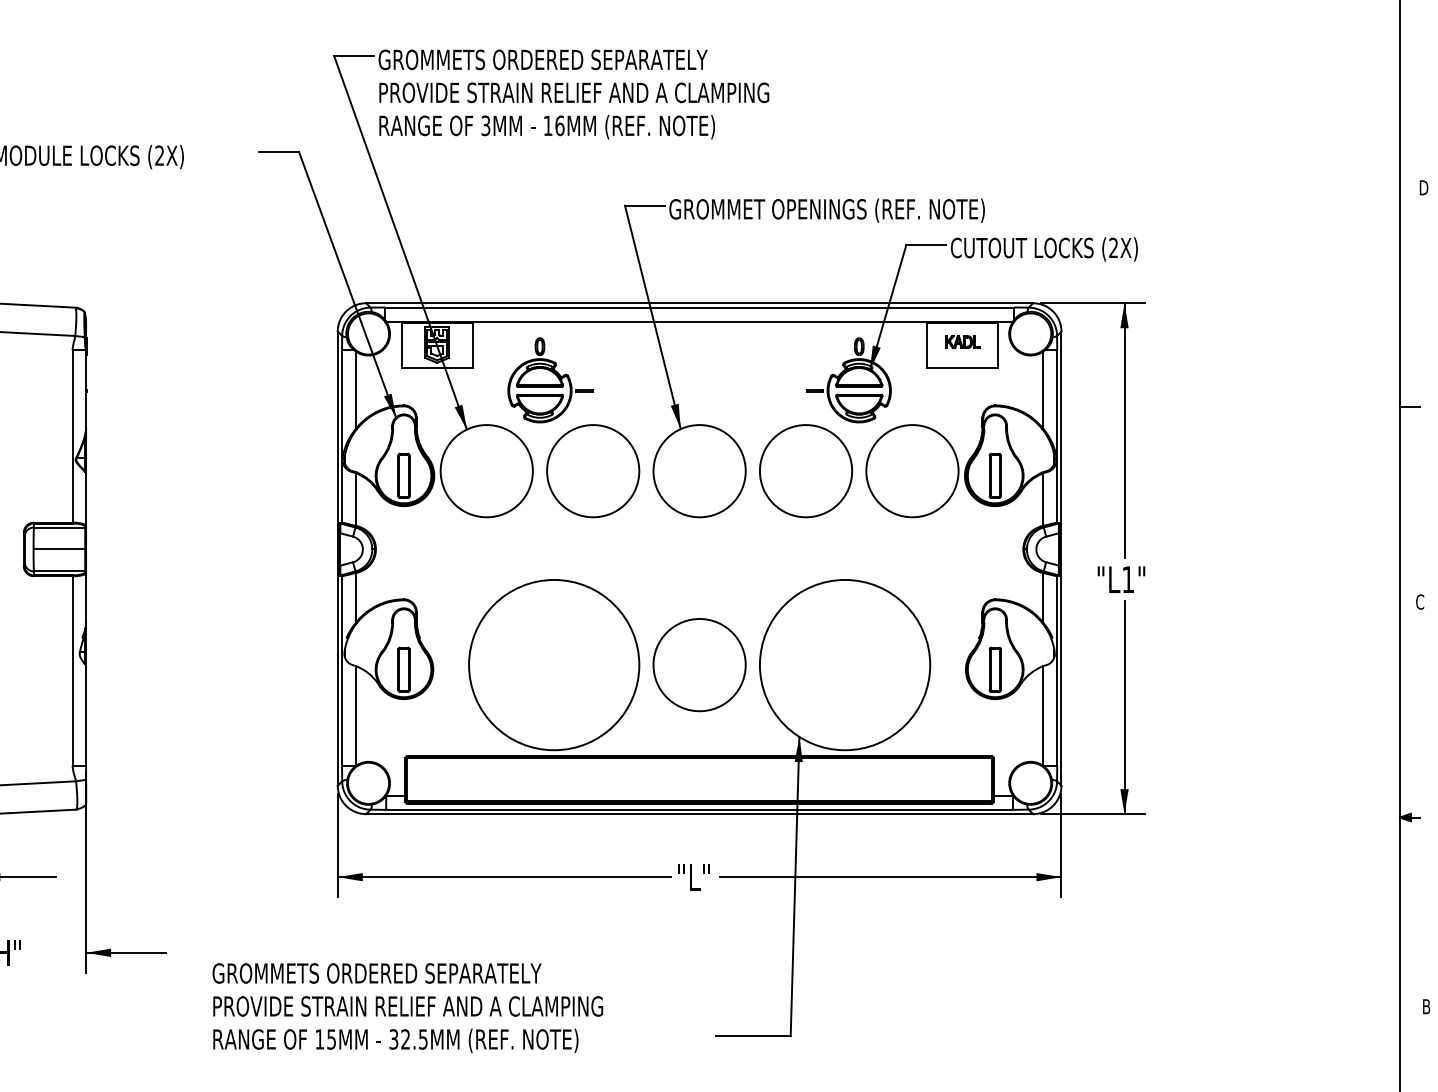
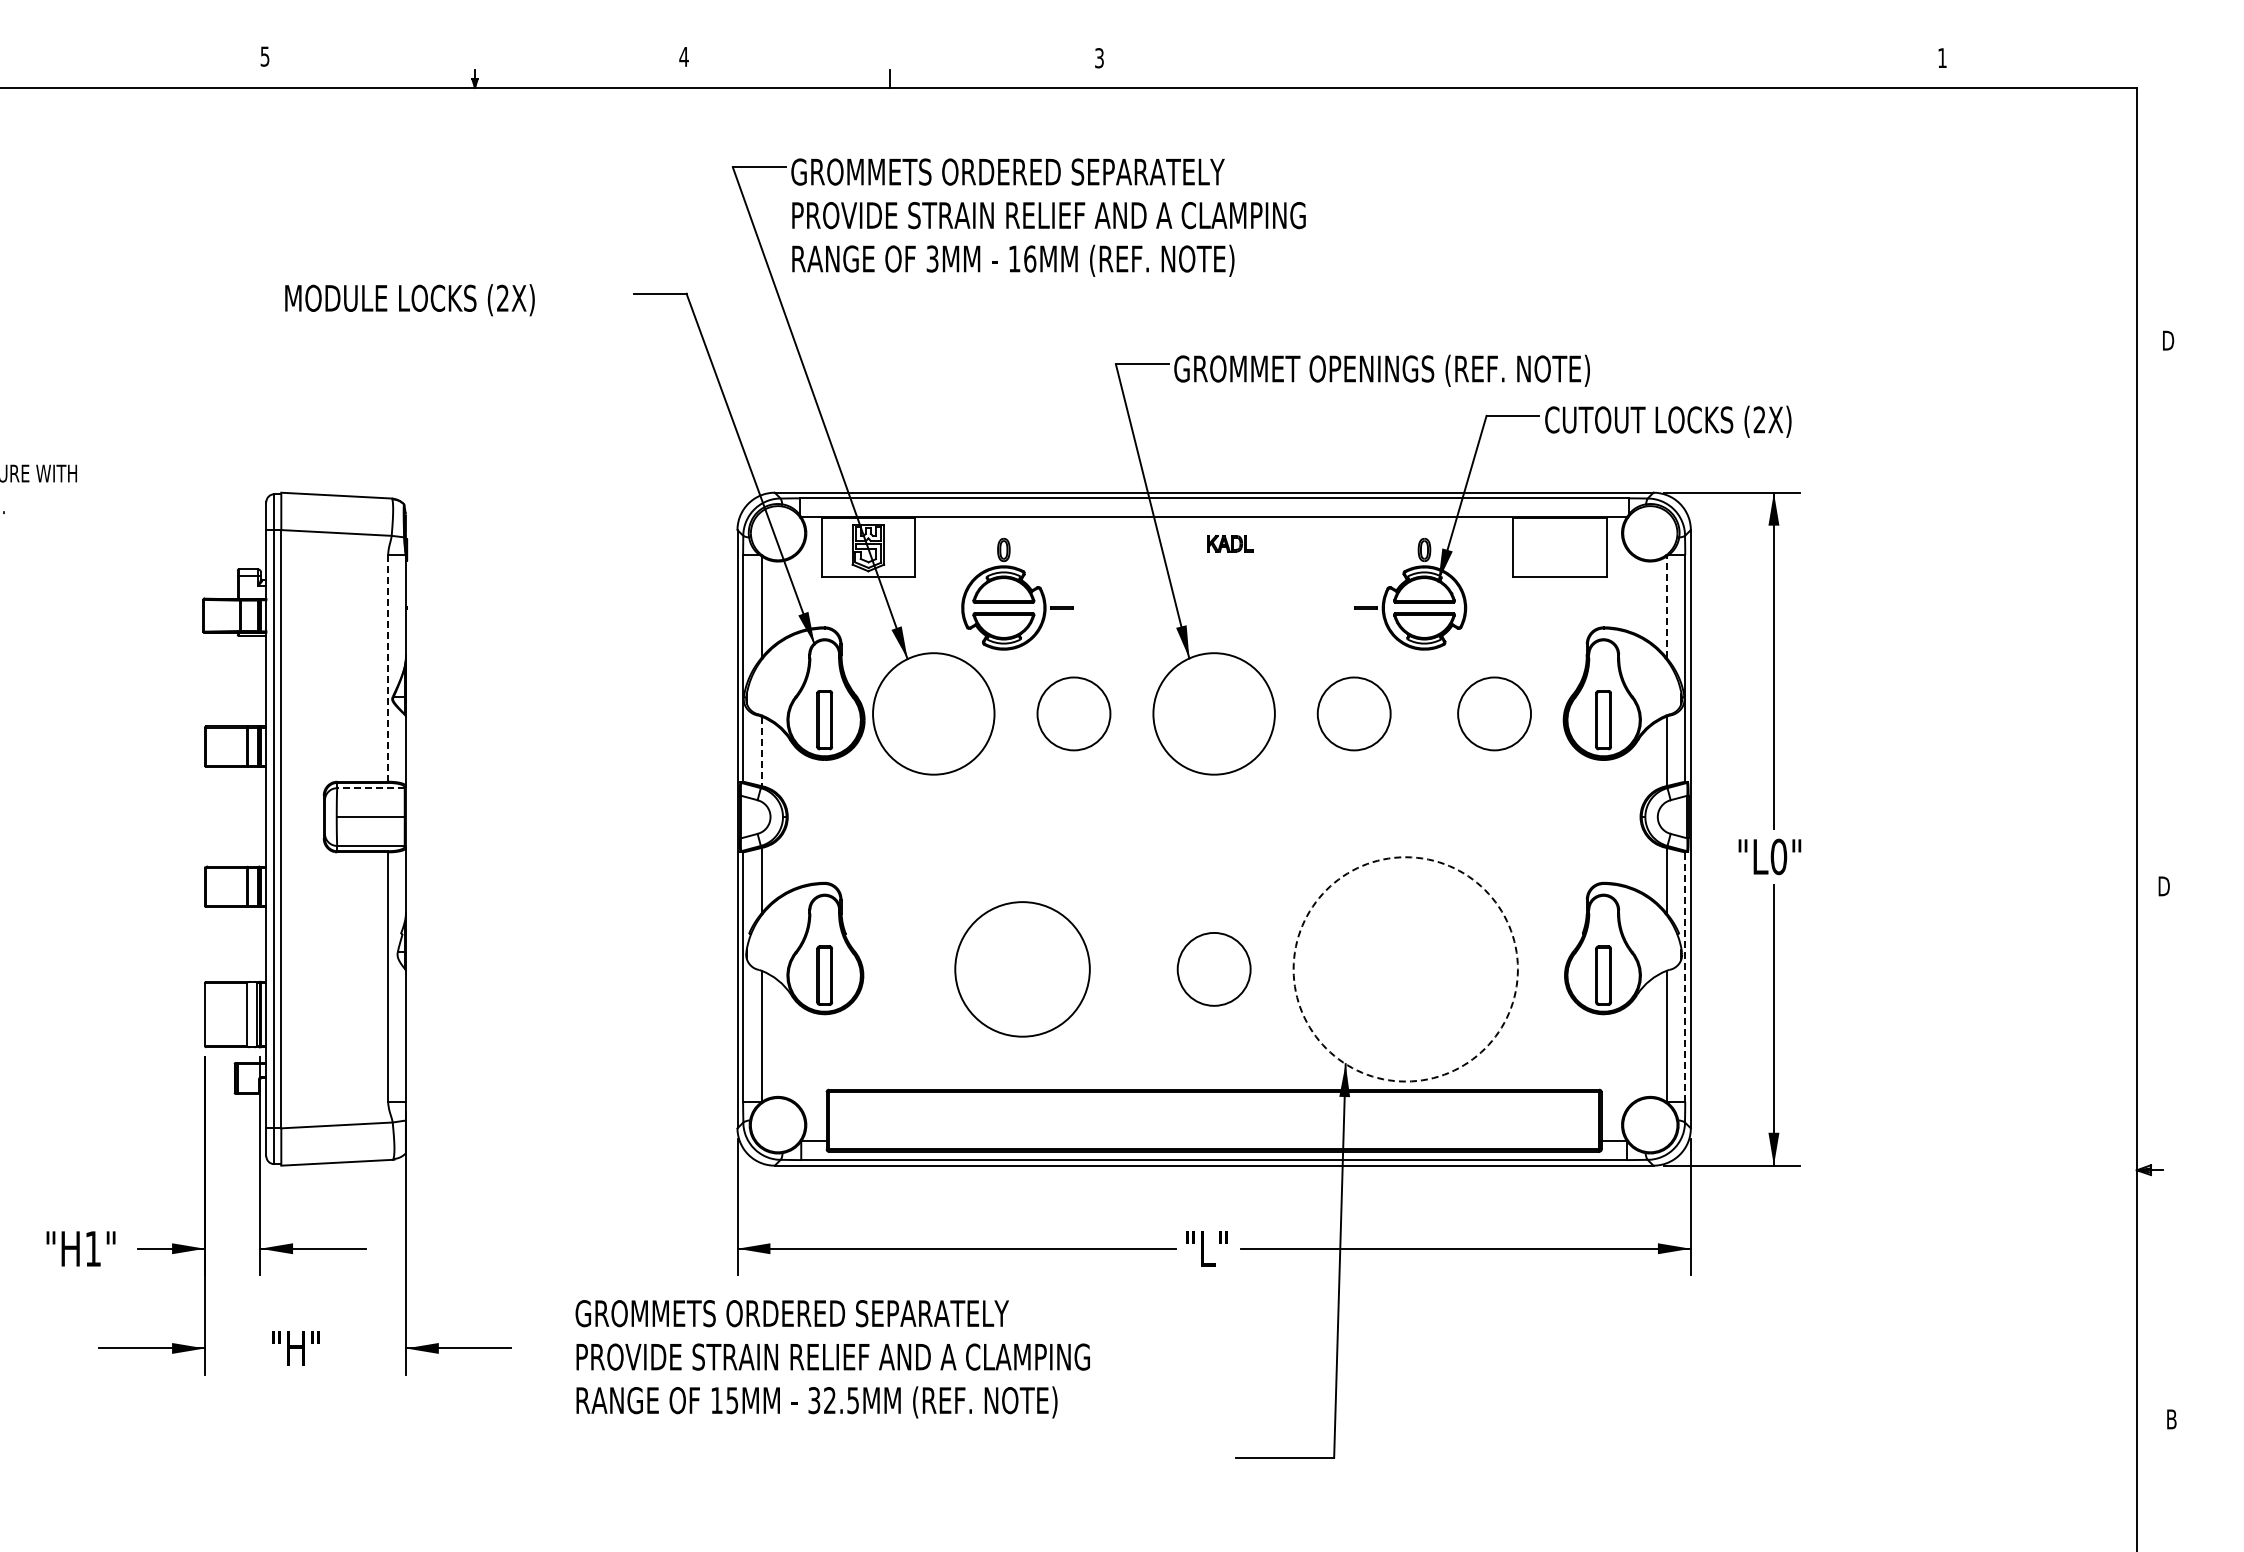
part: (963, 341) -> (1230, 543), moved
line: (1042, 390) -> (1666, 607), solid -> dashed
line: (1409, 407) -> (2149, 629), removed
line: (72, 436) -> (388, 668), solid -> dashed
circle: (592, 470) -> (1073, 713), size x0.6
circle: (805, 470) -> (1353, 713), size x0.6
circle: (912, 470) -> (1494, 713), size x0.6
line: (356, 499) -> (761, 751), solid -> dashed
line: (59, 527) -> (370, 788), solid -> dashed
text: (1128, 579) -> (1778, 856), "L1" -> "L0"
text: (1420, 602) -> (2163, 886), C -> D
circle: (554, 665) -> (1022, 969), size x0.6
circle: (699, 665) -> (1213, 969), size x0.6
circle: (844, 665) -> (1405, 969), solid -> dashed
line: (1057, 671) -> (1685, 977), solid -> dashed
text: (407, 1008) -> (832, 1359), moved

